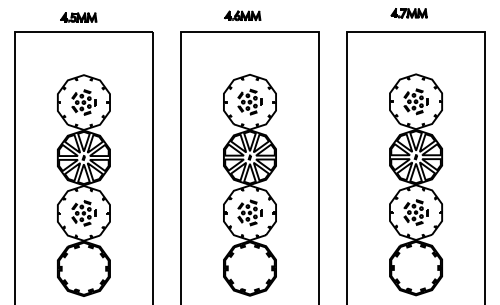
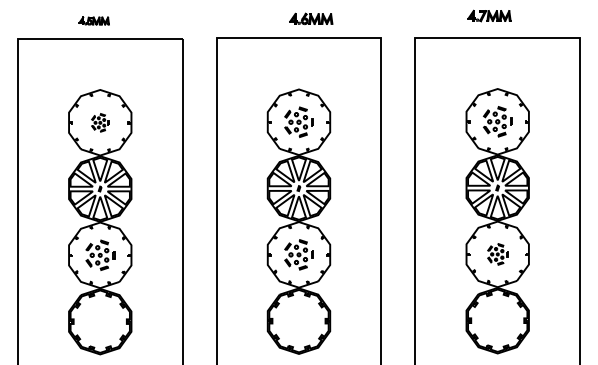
part: (242, 15) -> (311, 18), moved
part: (79, 17) -> (94, 20), size x0.7
part: (84, 102) -> (100, 122), size x0.6
part: (415, 212) -> (497, 254), size x0.7

